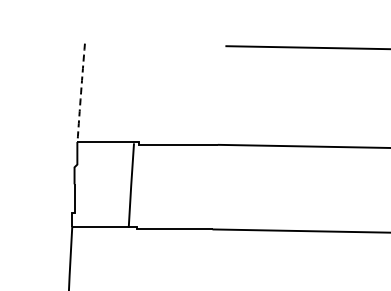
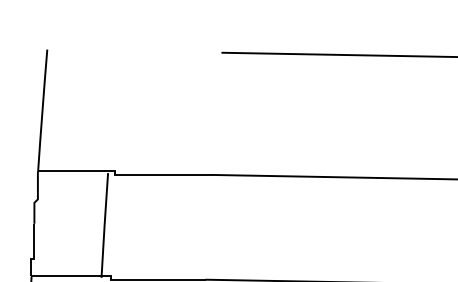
arc: (81, 92) -> (43, 110), dashed -> solid

